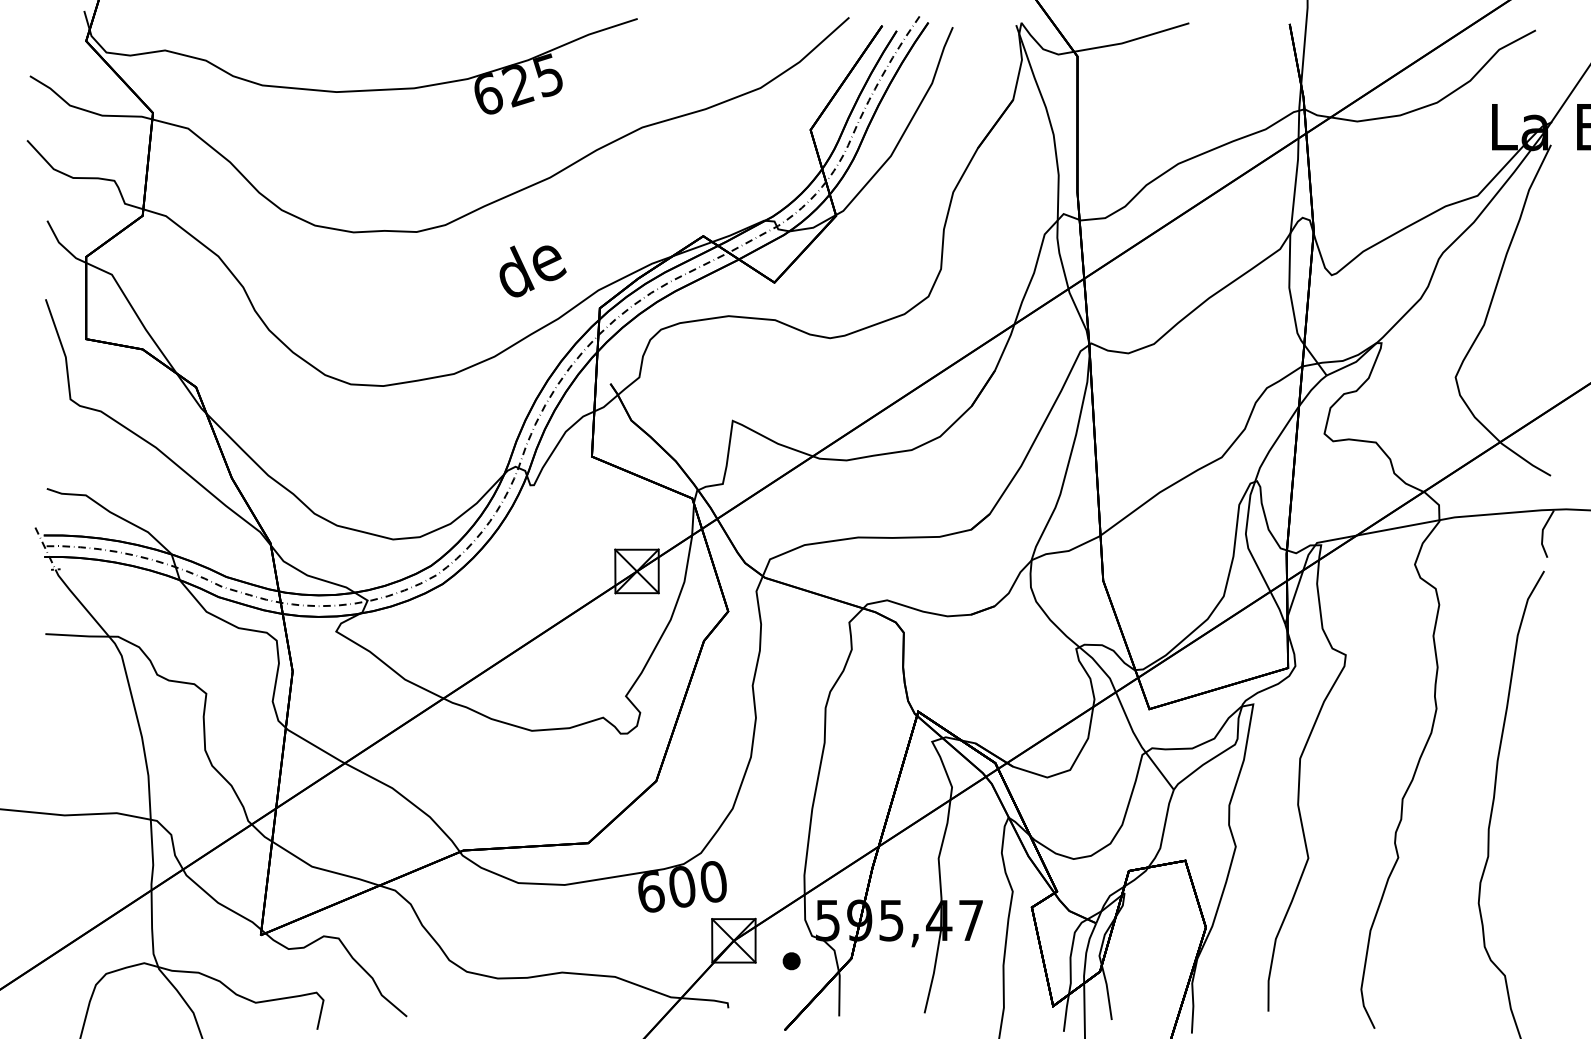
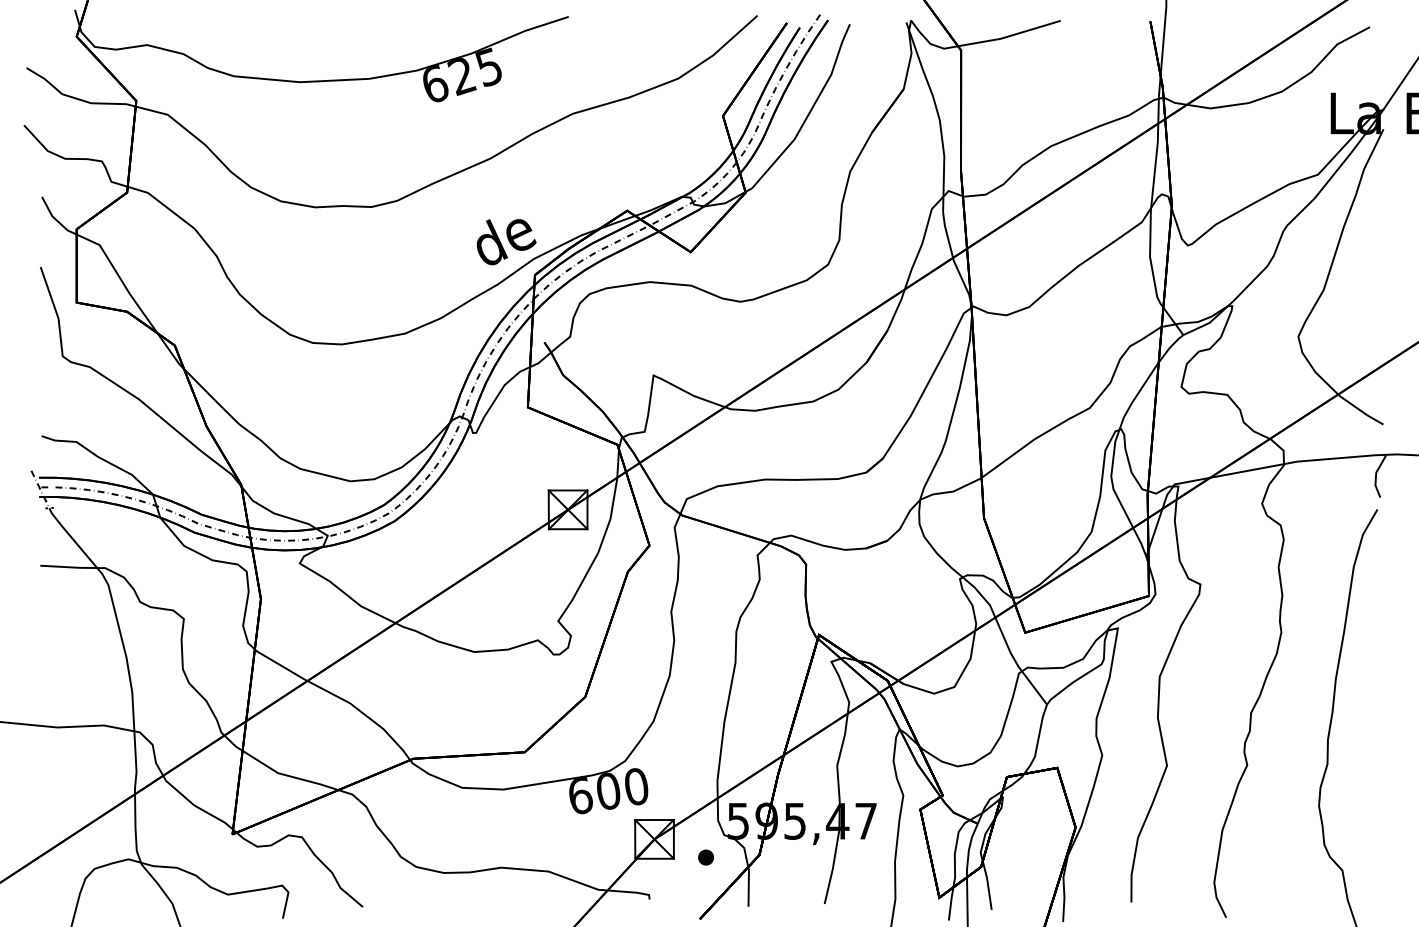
text: (532, 271) -> (506, 242), moved

